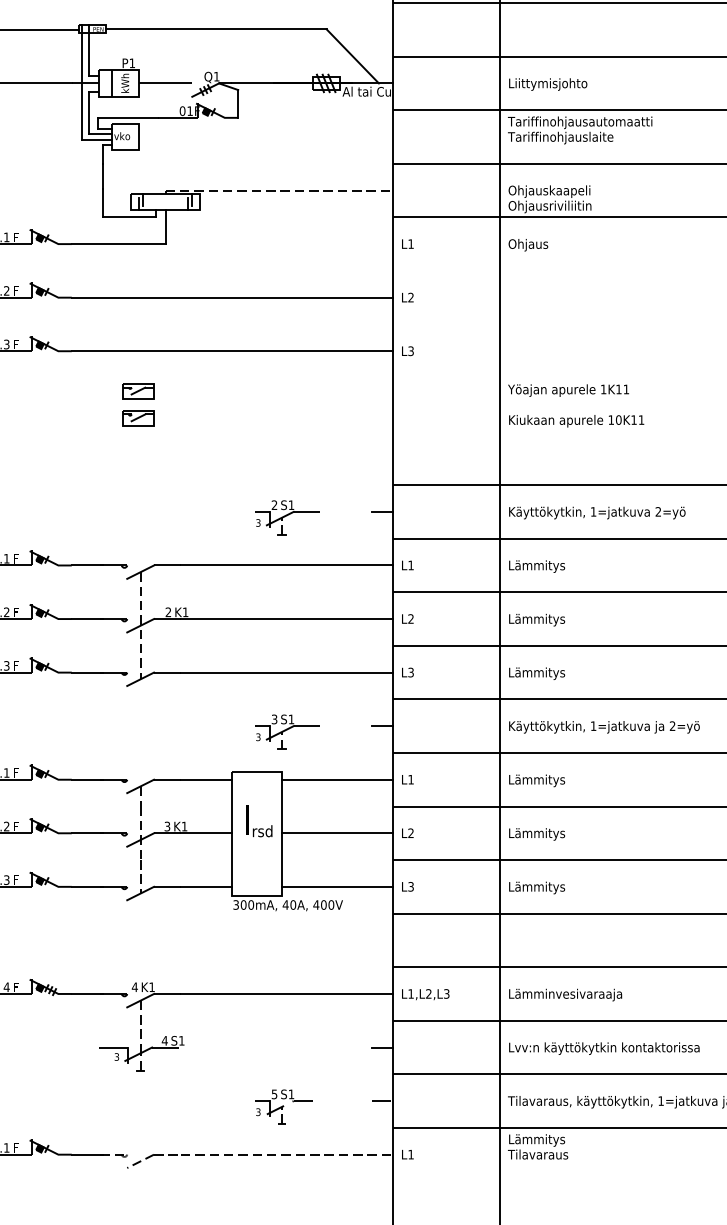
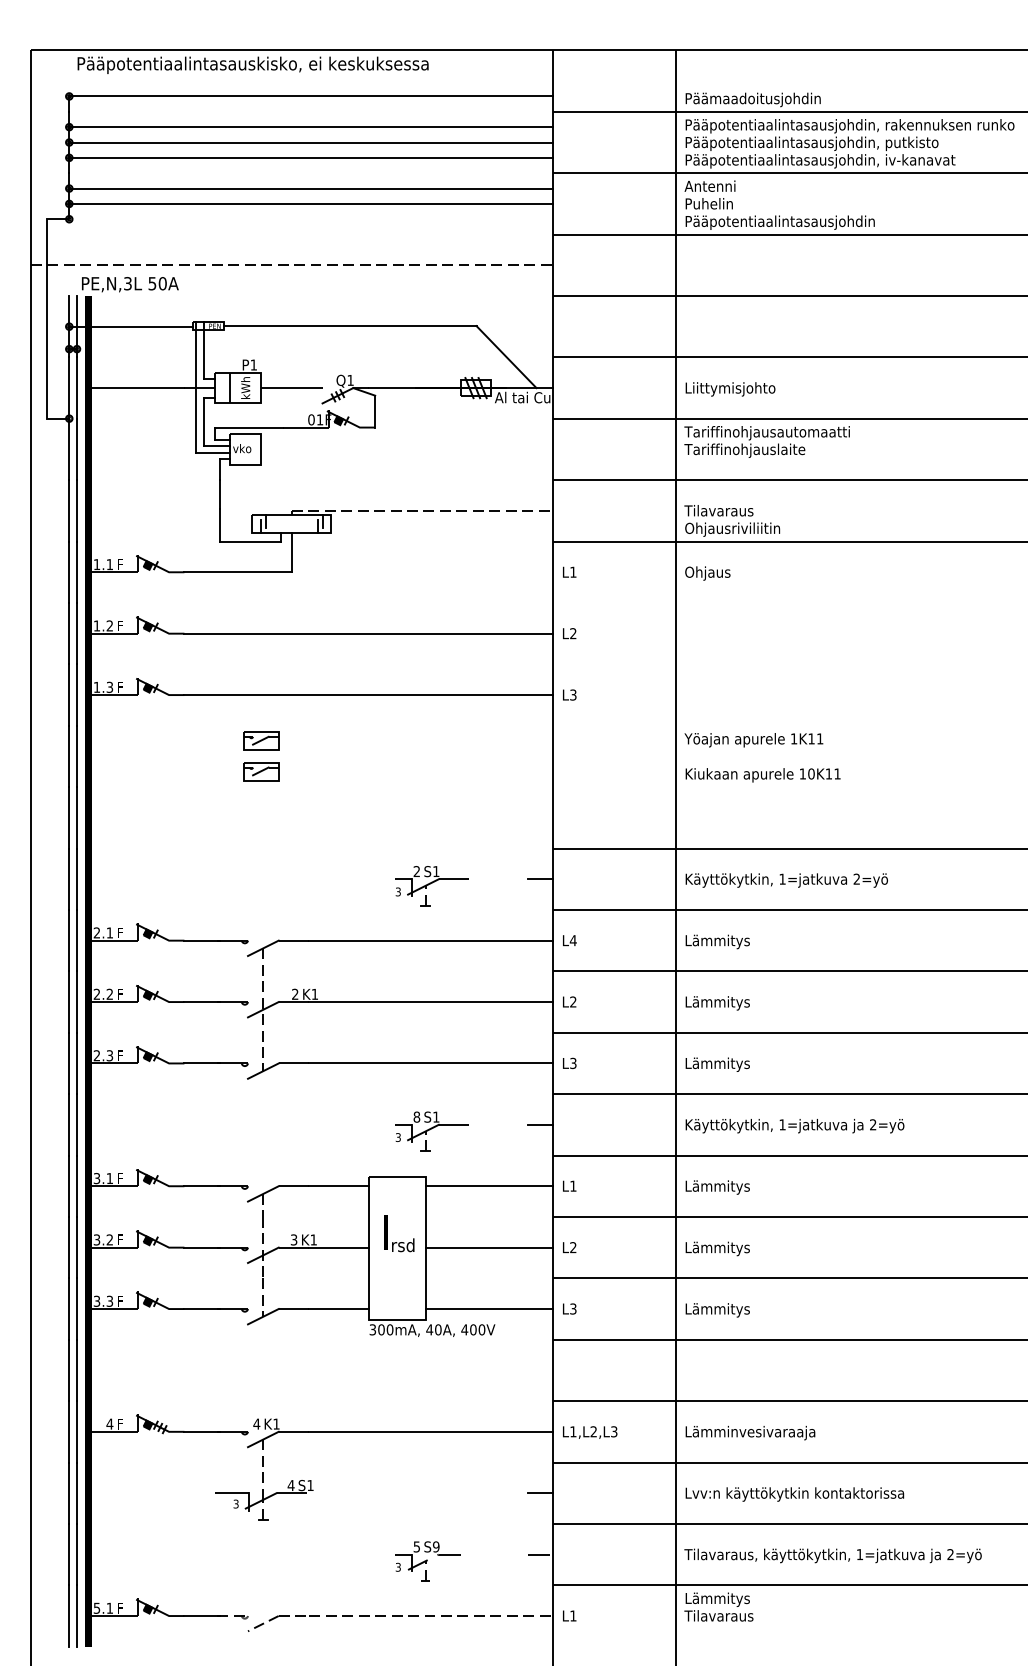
text: (549, 191) -> (731, 512), Ohjauskaapeli -> Tilavaraus
text: (410, 565) -> (572, 940), L1 -> L4
text: (274, 718) -> (416, 1116), 3 -> 8
text: (291, 1094) -> (436, 1546), S1 -> S9

